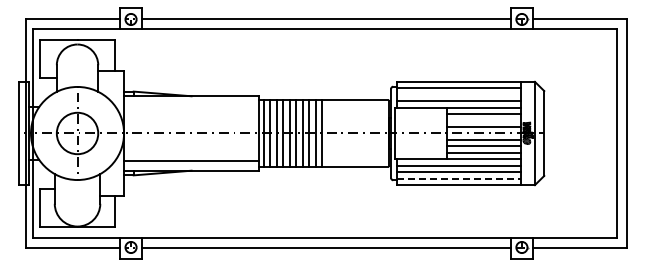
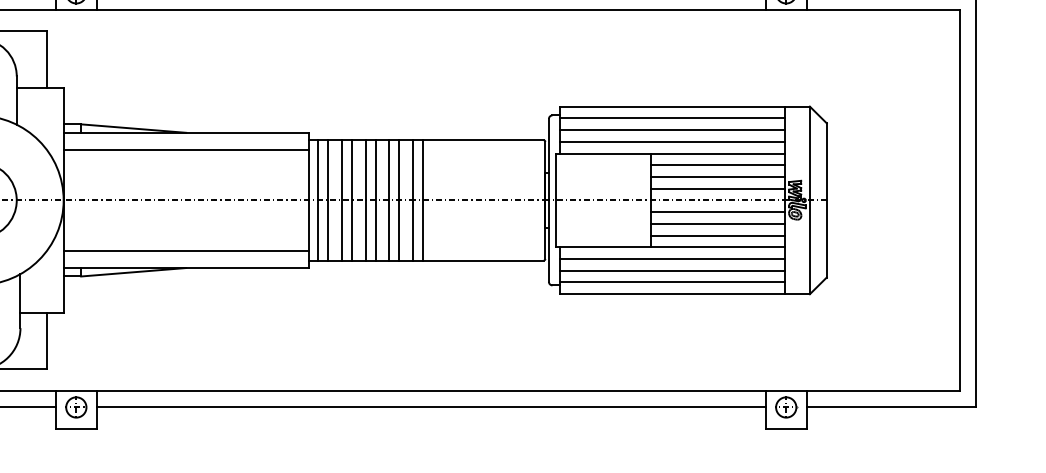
line: (458, 94) -> (671, 129), added
line: (191, 105) -> (186, 149), added
line: (483, 120) -> (716, 176), added
line: (459, 178) -> (672, 282), dashed -> solid

